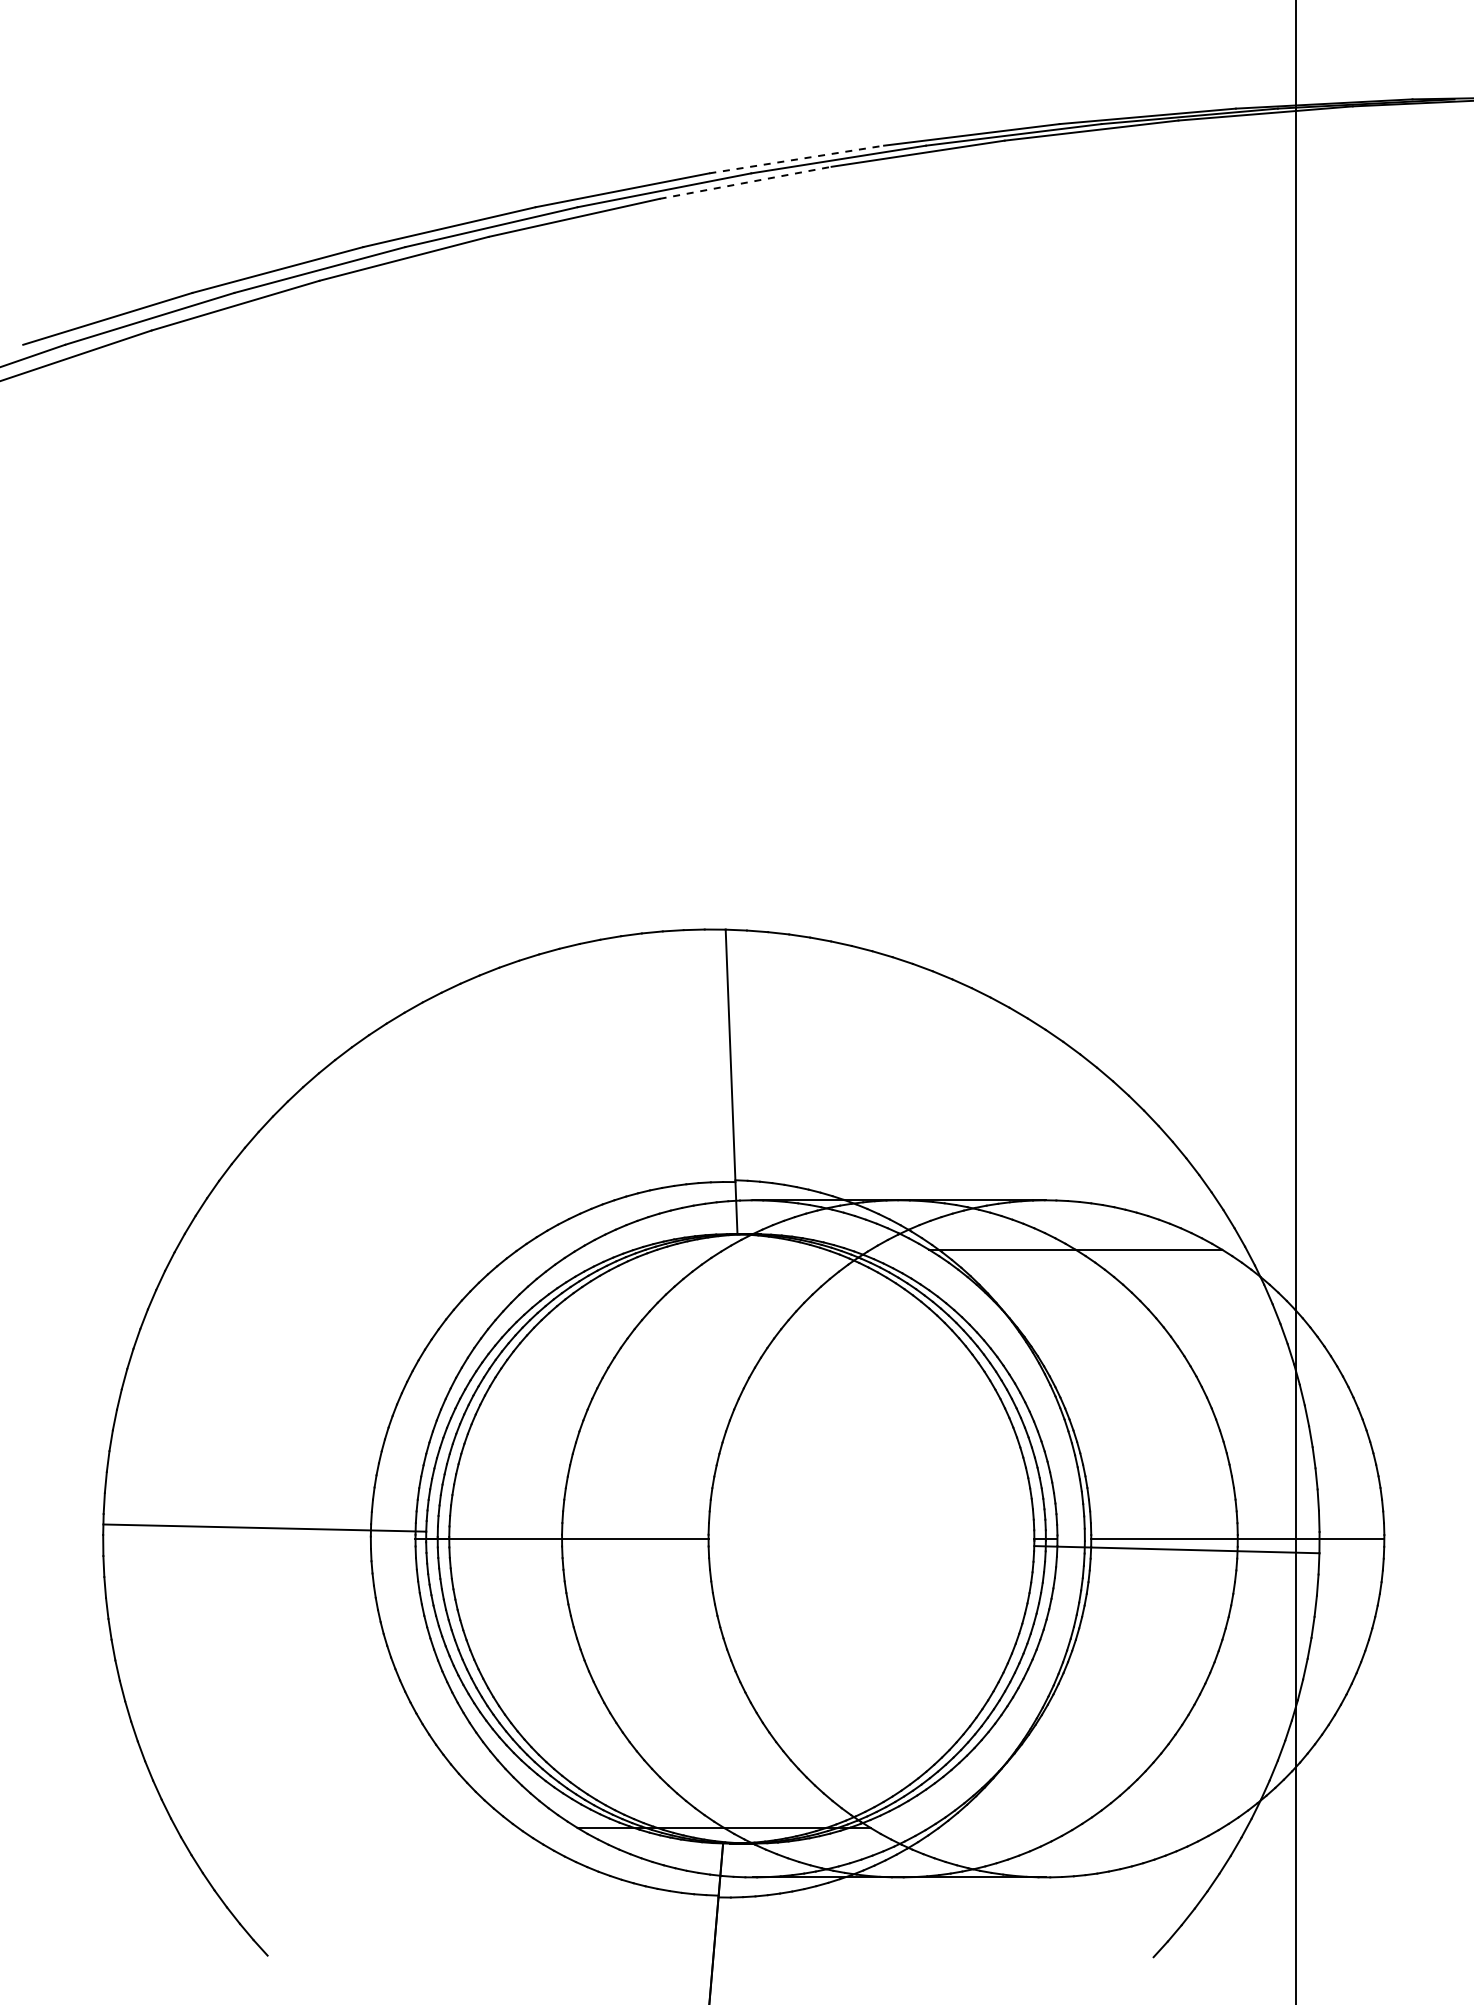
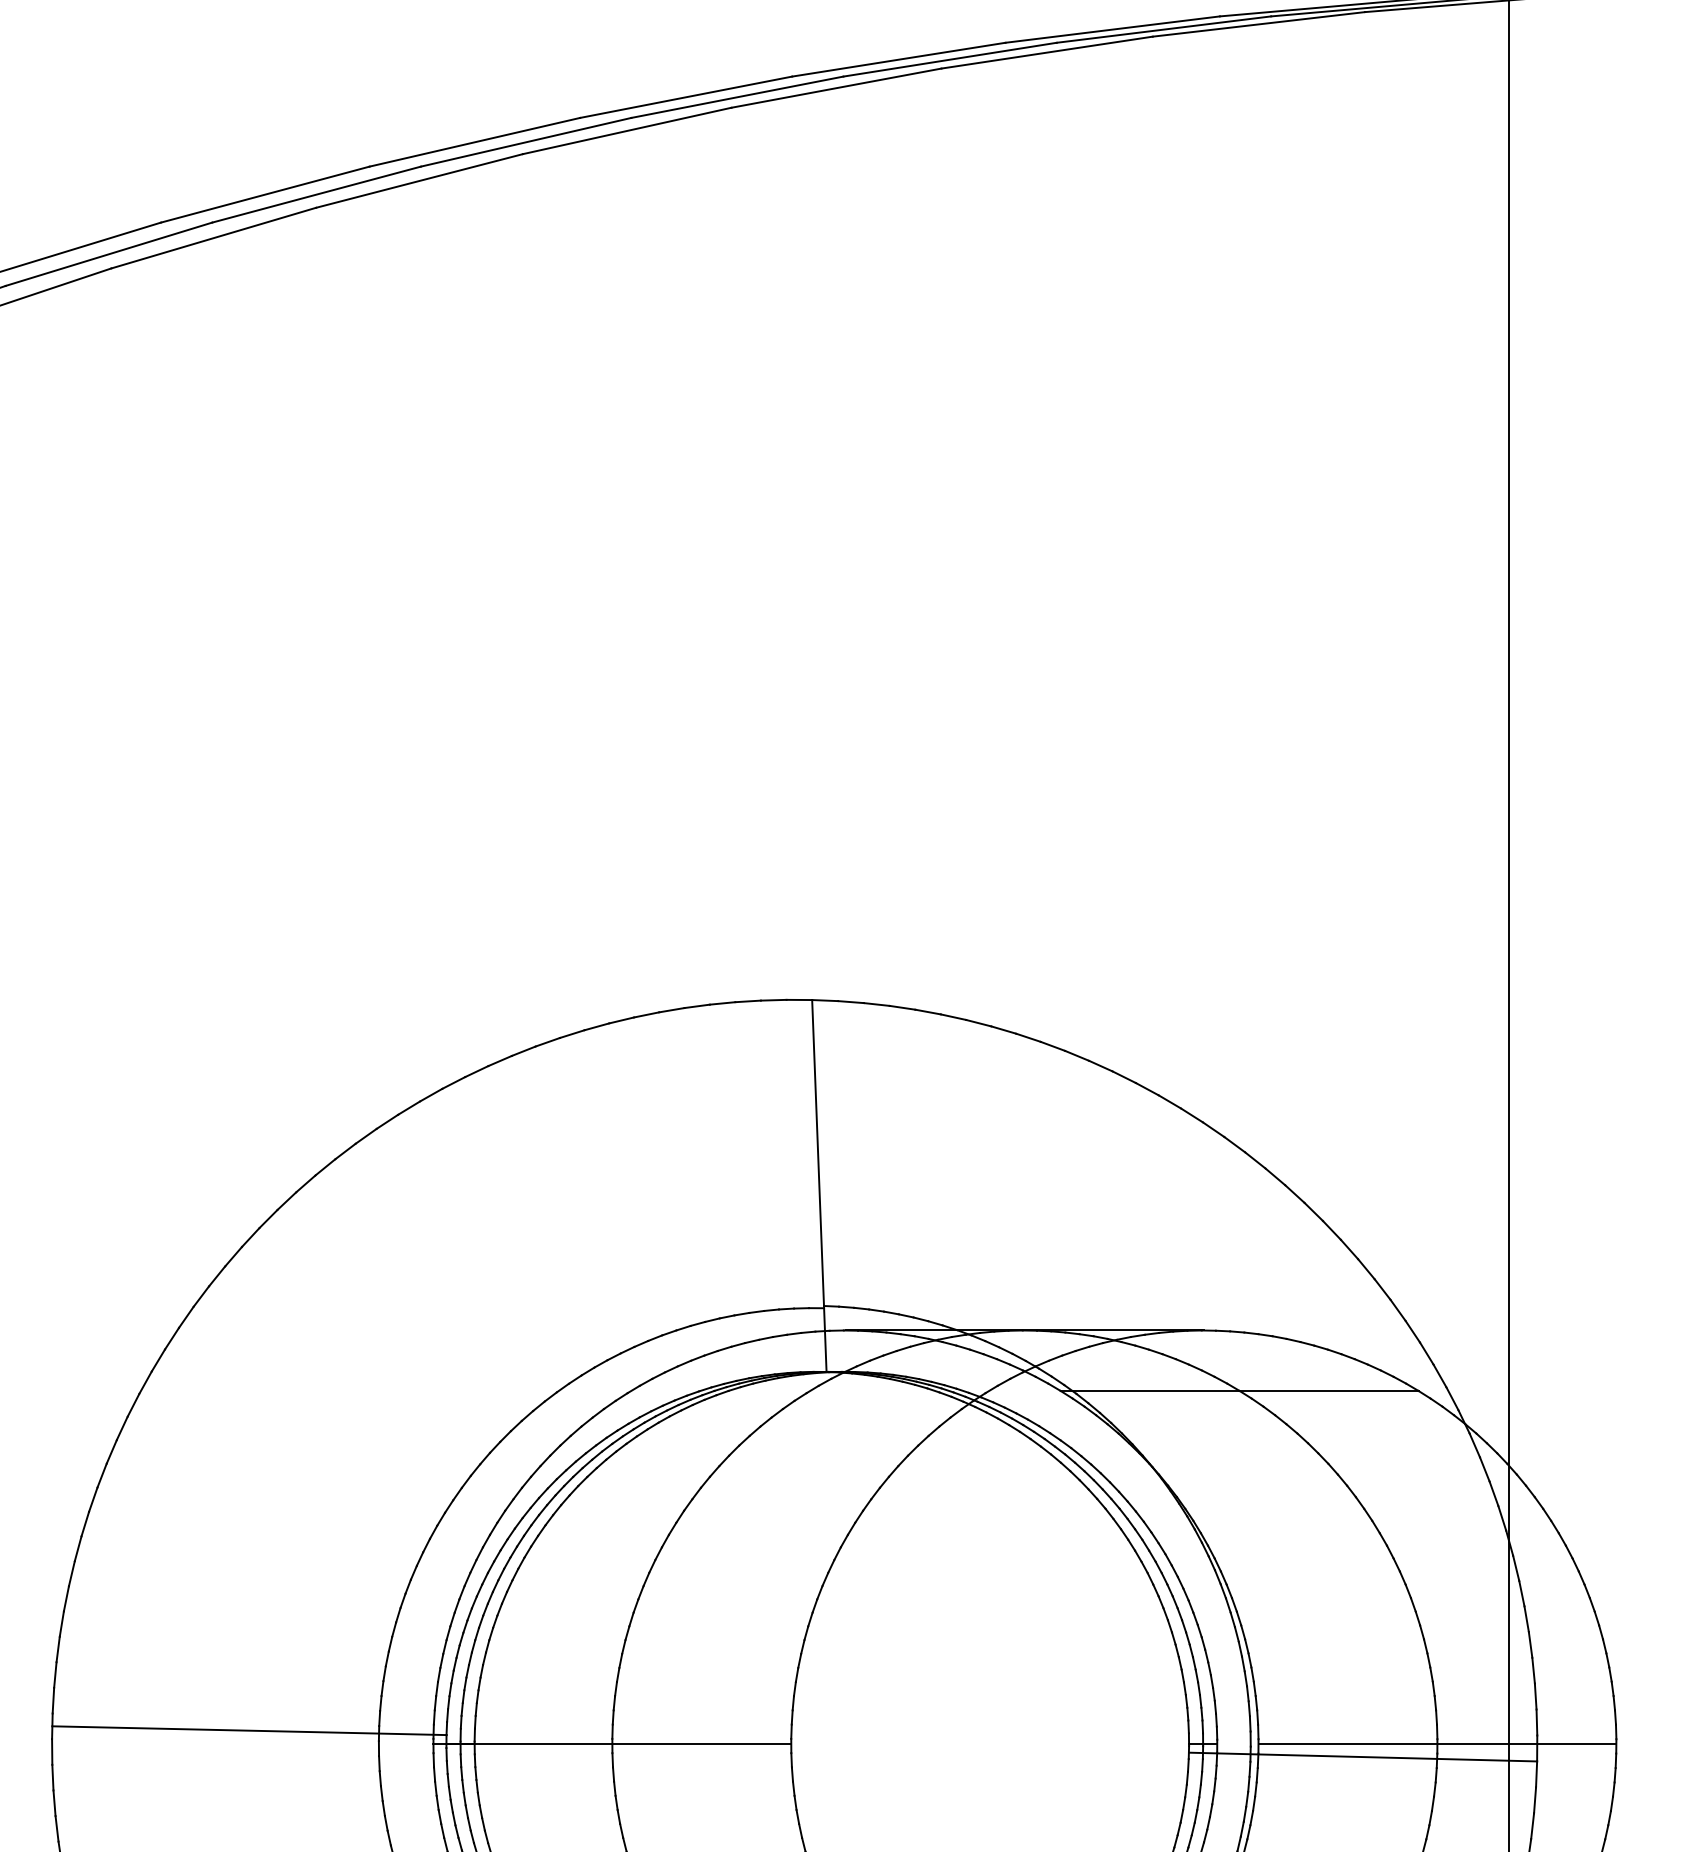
line: (797, 159) -> (899, 59), dashed -> solid
line: (746, 182) -> (837, 87), dashed -> solid

